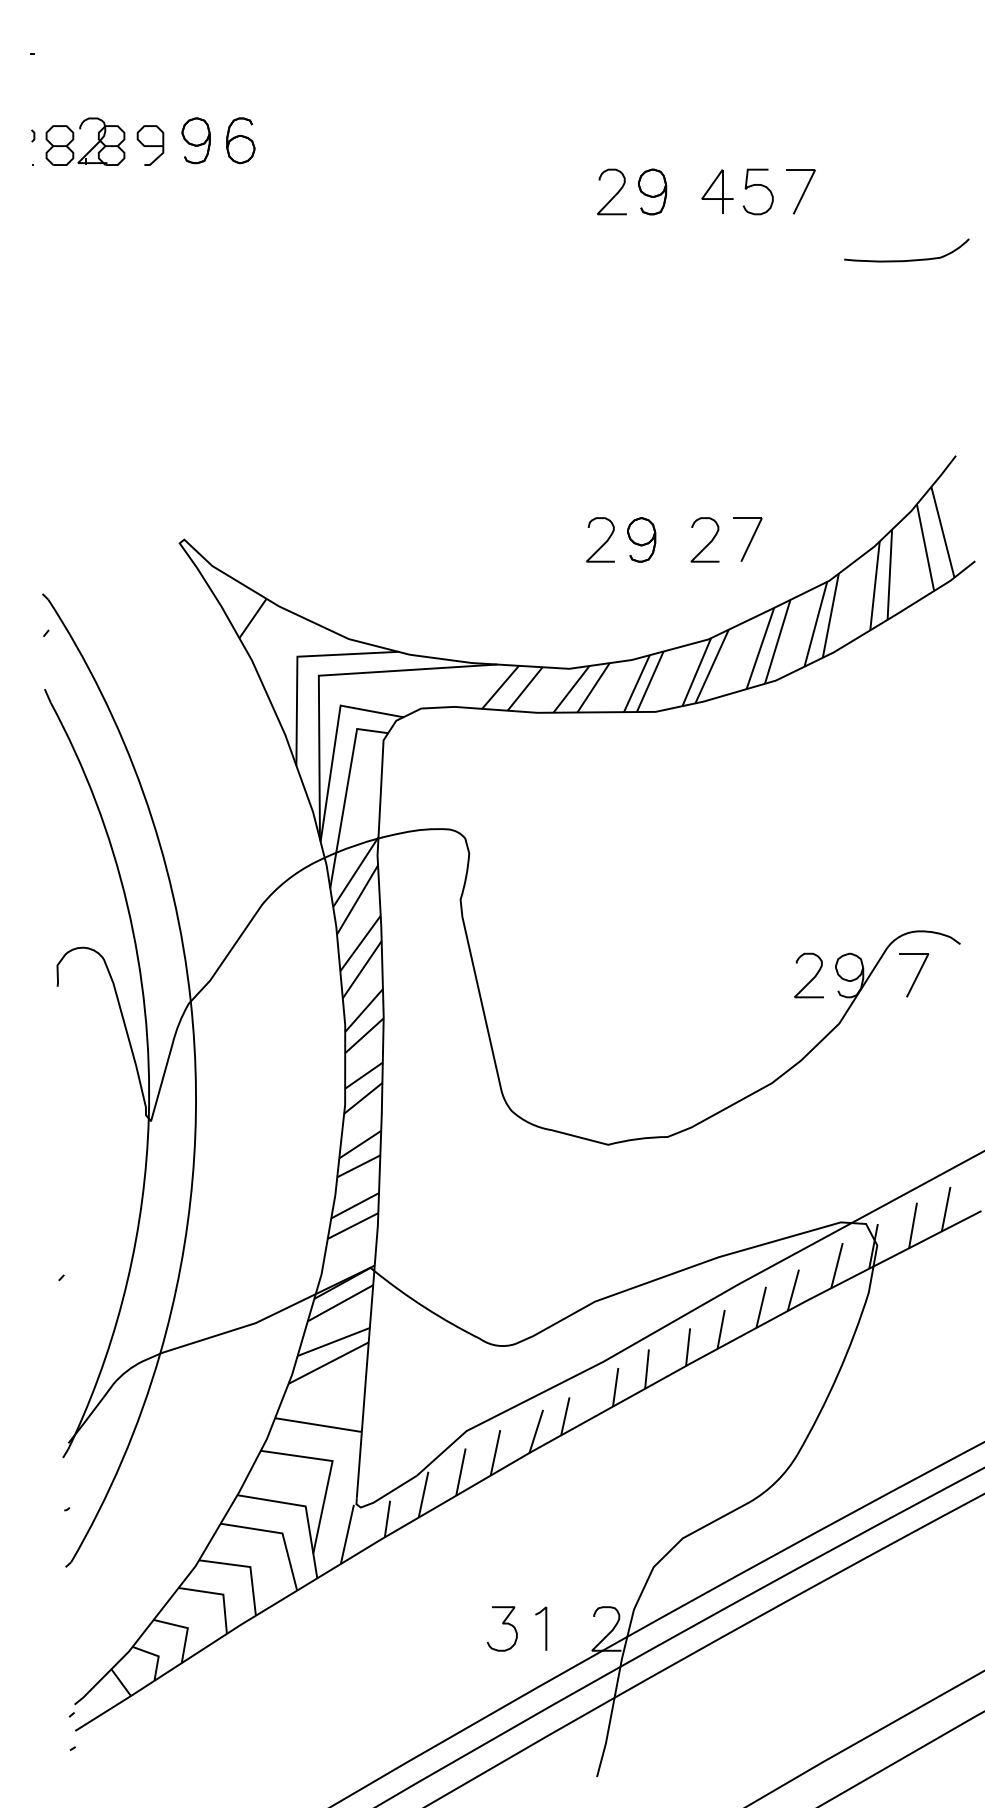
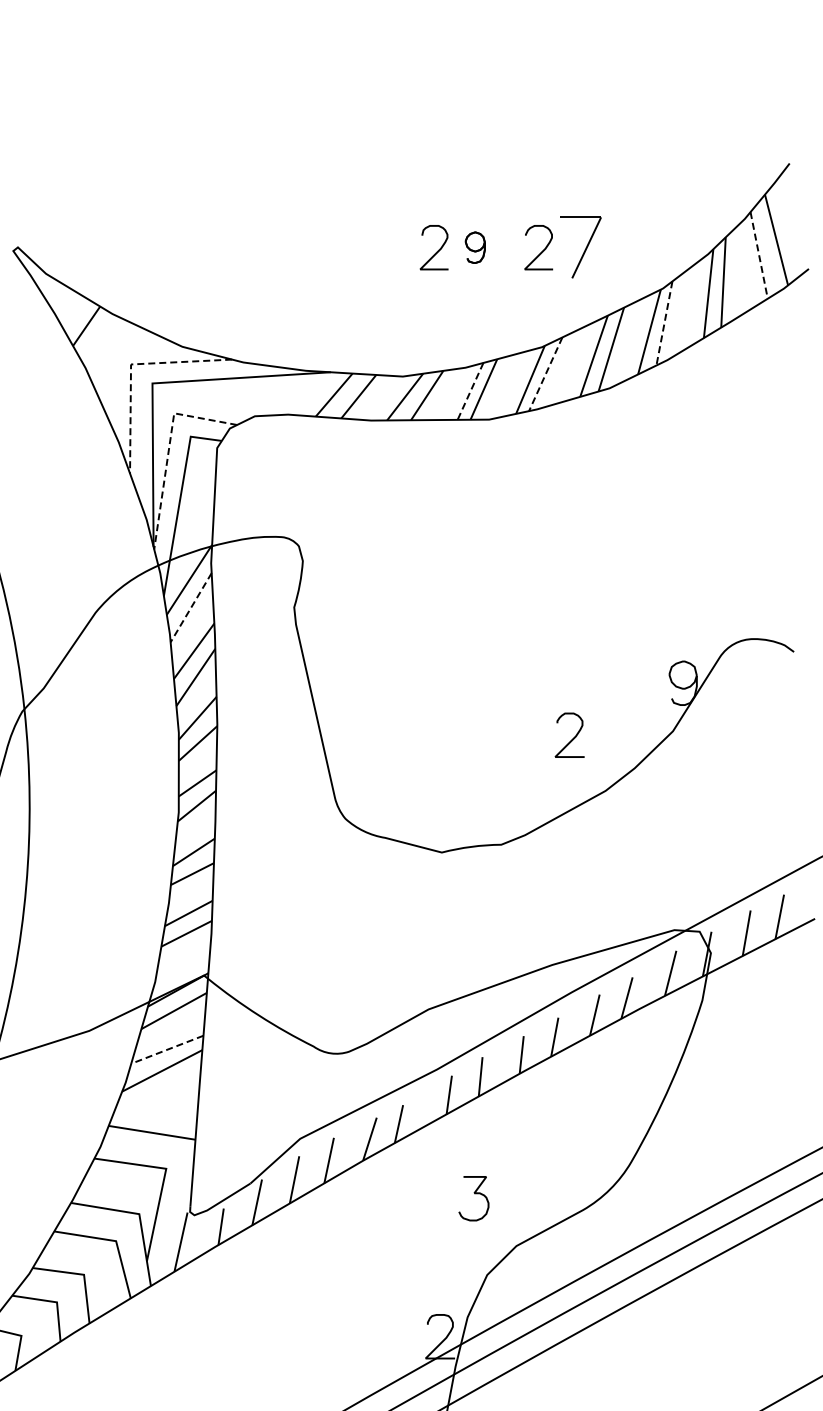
part: (641, 539) -> (475, 247), size x0.7
part: (747, 539) -> (581, 247), size x1.4
line: (925, 548) -> (759, 256), solid -> dashed
line: (830, 615) -> (664, 323), solid -> dashed
line: (297, 660) -> (131, 368), solid -> dashed
line: (711, 666) -> (545, 374), solid -> dashed
line: (636, 684) -> (470, 392), solid -> dashed
line: (335, 742) -> (169, 450), solid -> dashed
line: (357, 900) -> (191, 608), solid -> dashed
part: (914, 975) -> (748, 683), removed
curve: (812, 978) -> (573, 738), moved
line: (333, 1342) -> (167, 1050), solid -> dashed
curve: (502, 1624) -> (474, 1194), moved
line: (545, 1628) -> (379, 1336), removed

